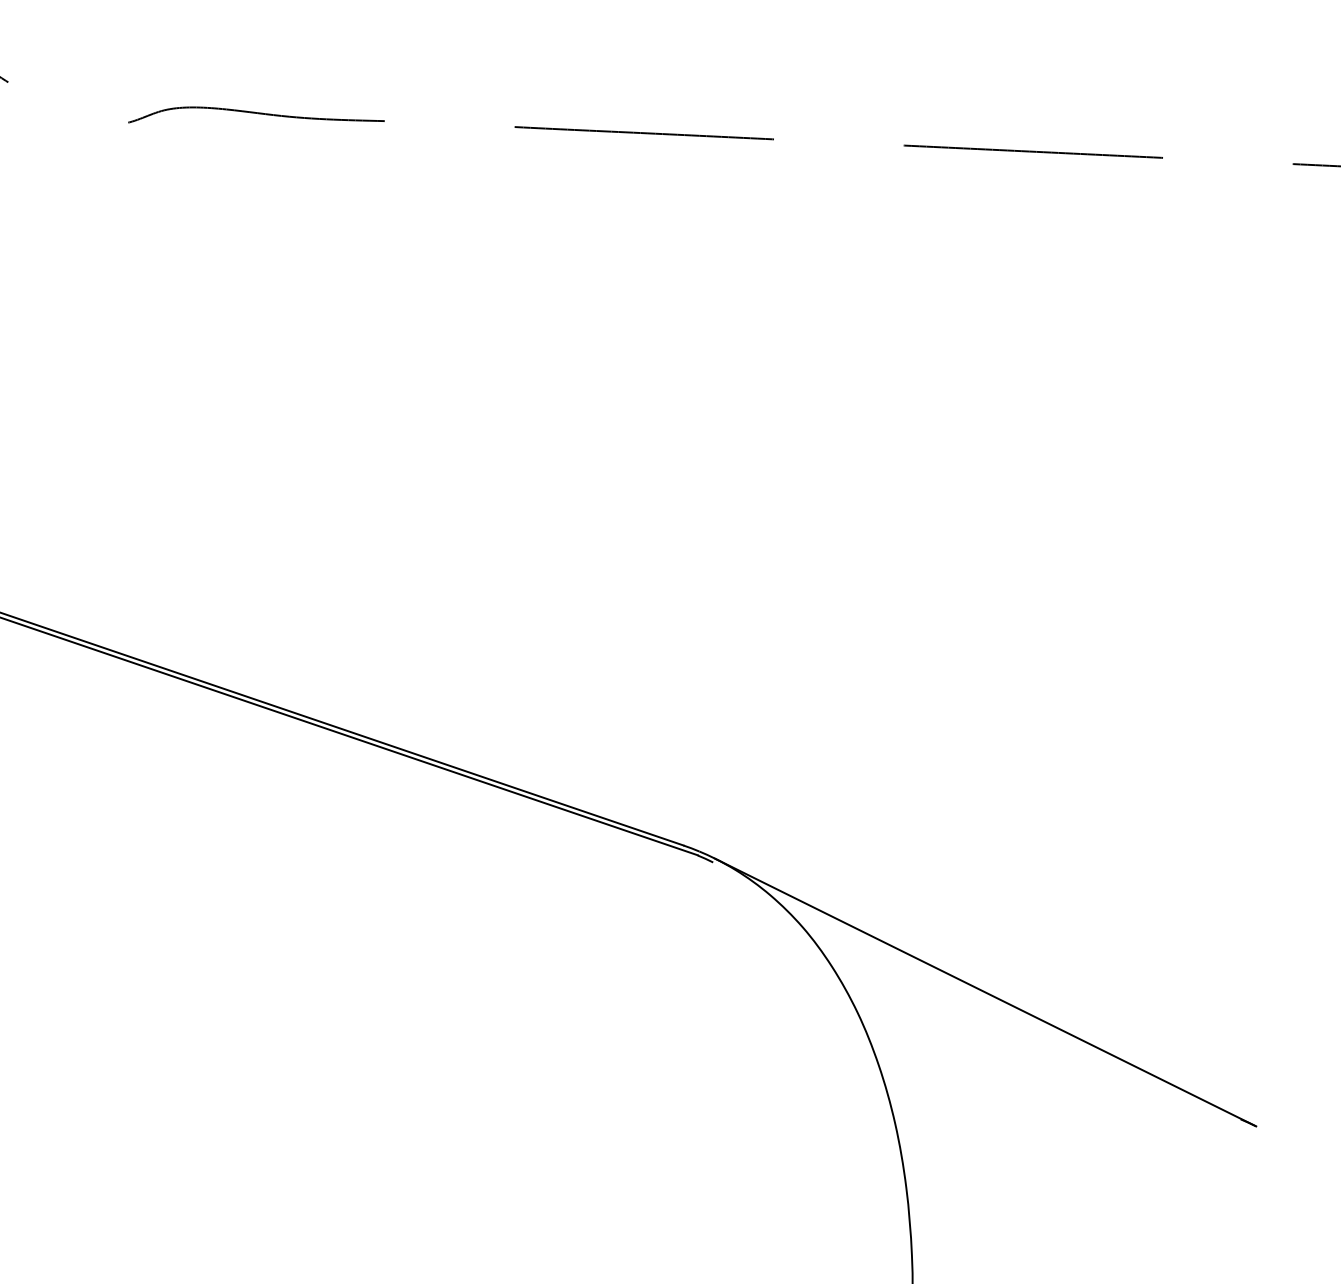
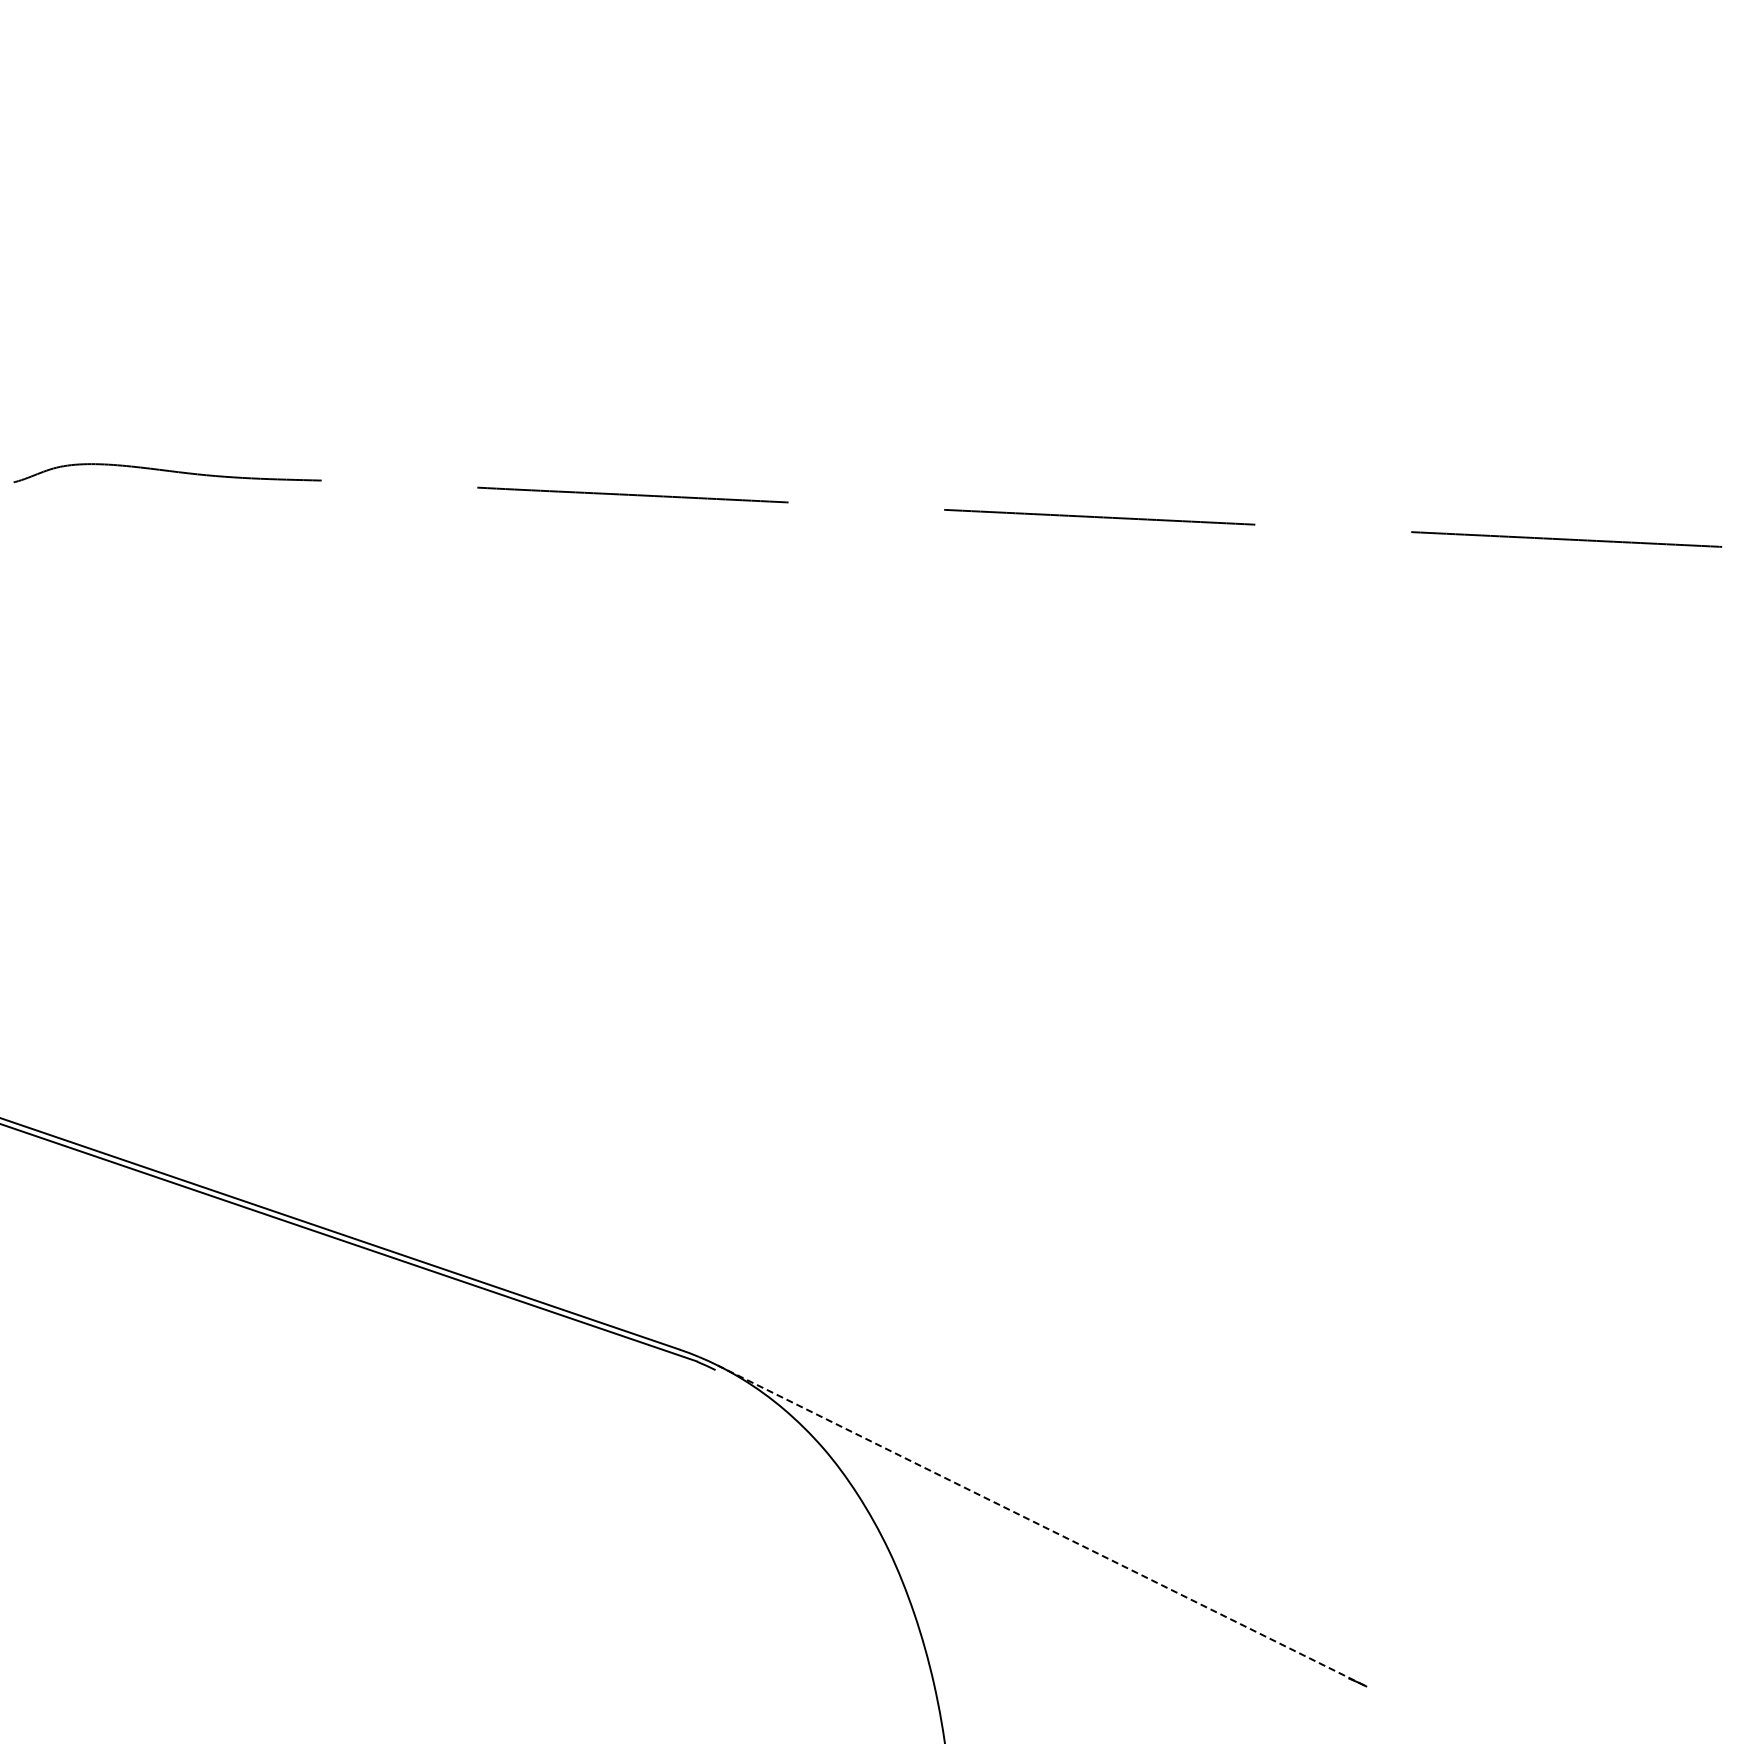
line: (985, 992) -> (1042, 1526), solid -> dashed

